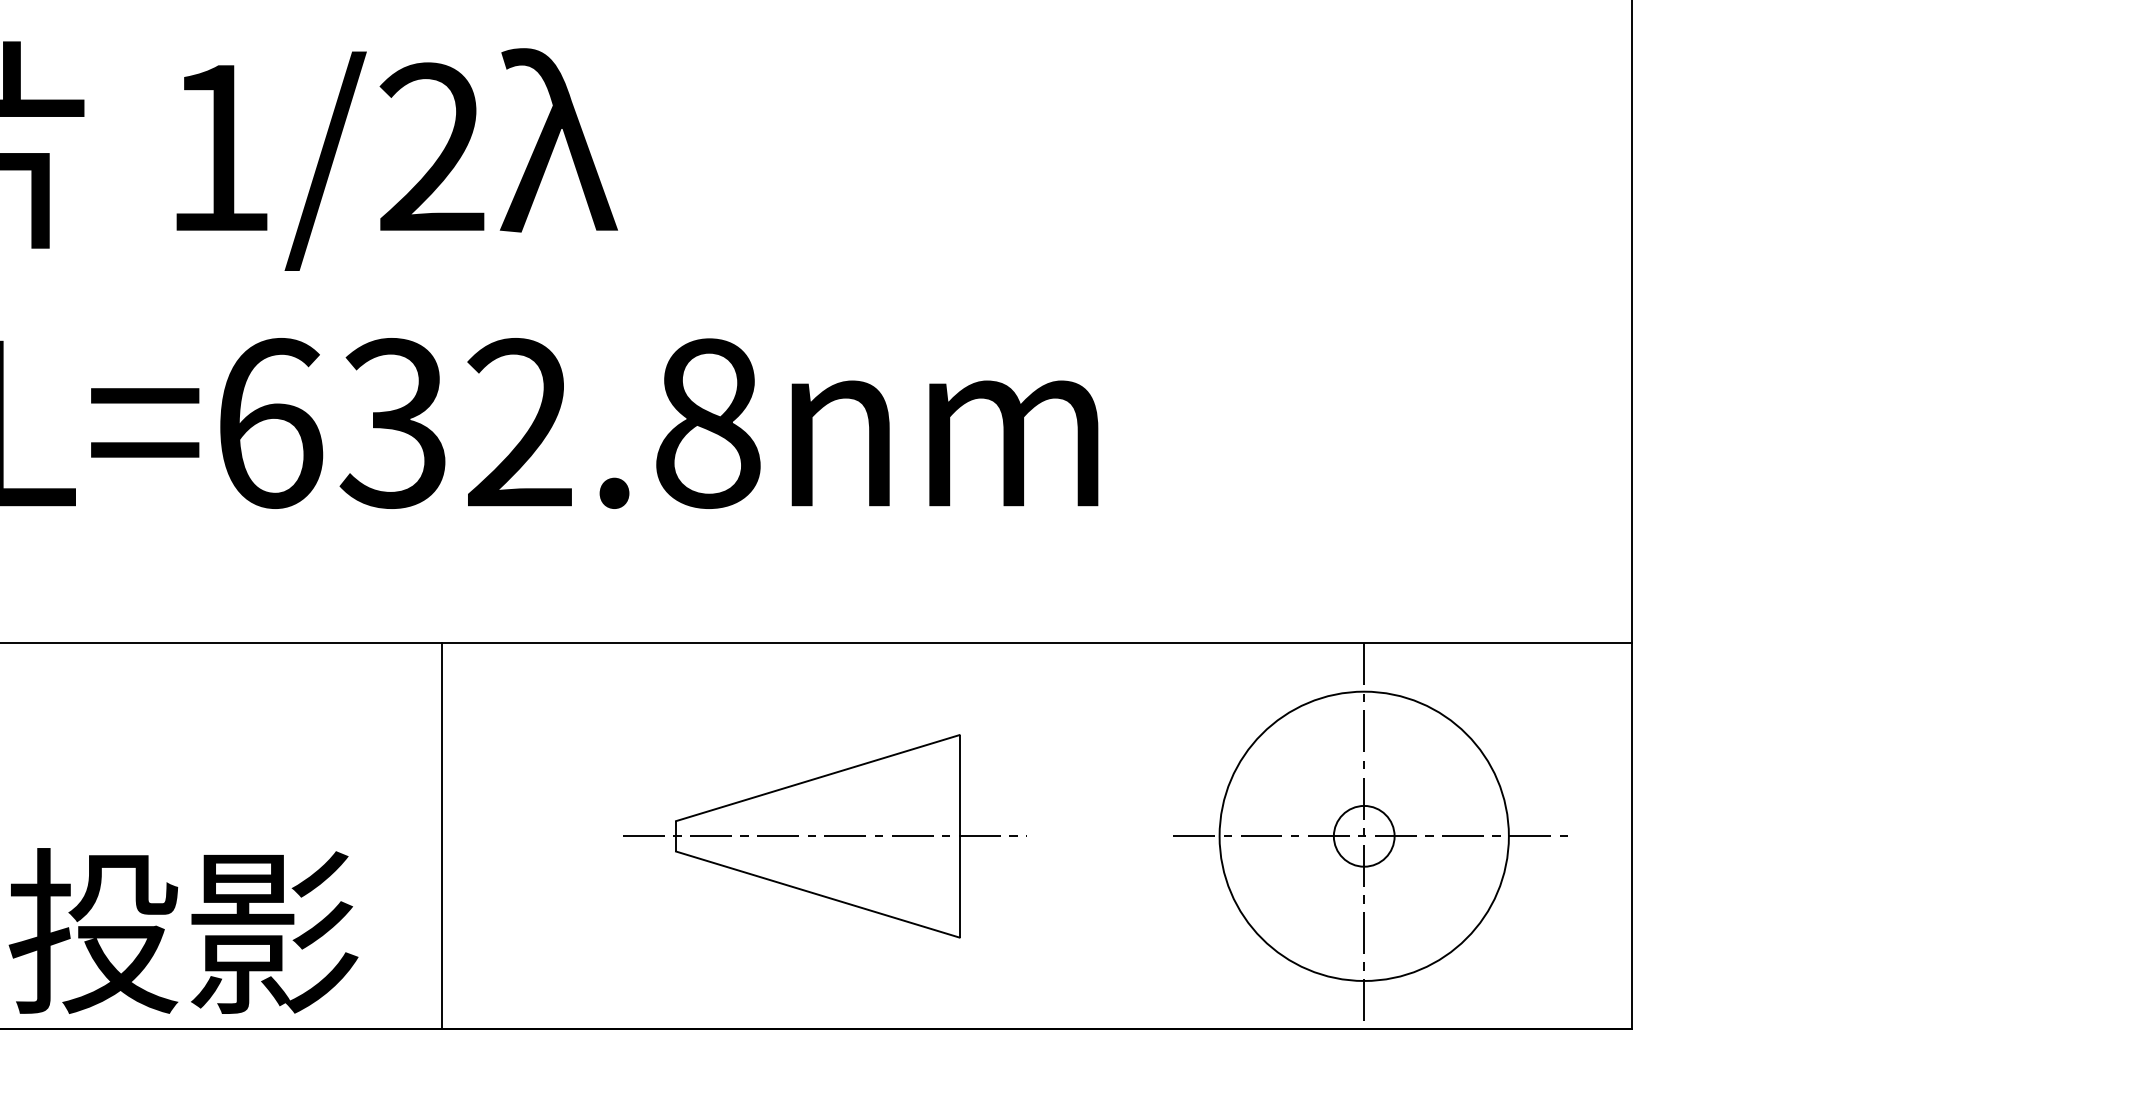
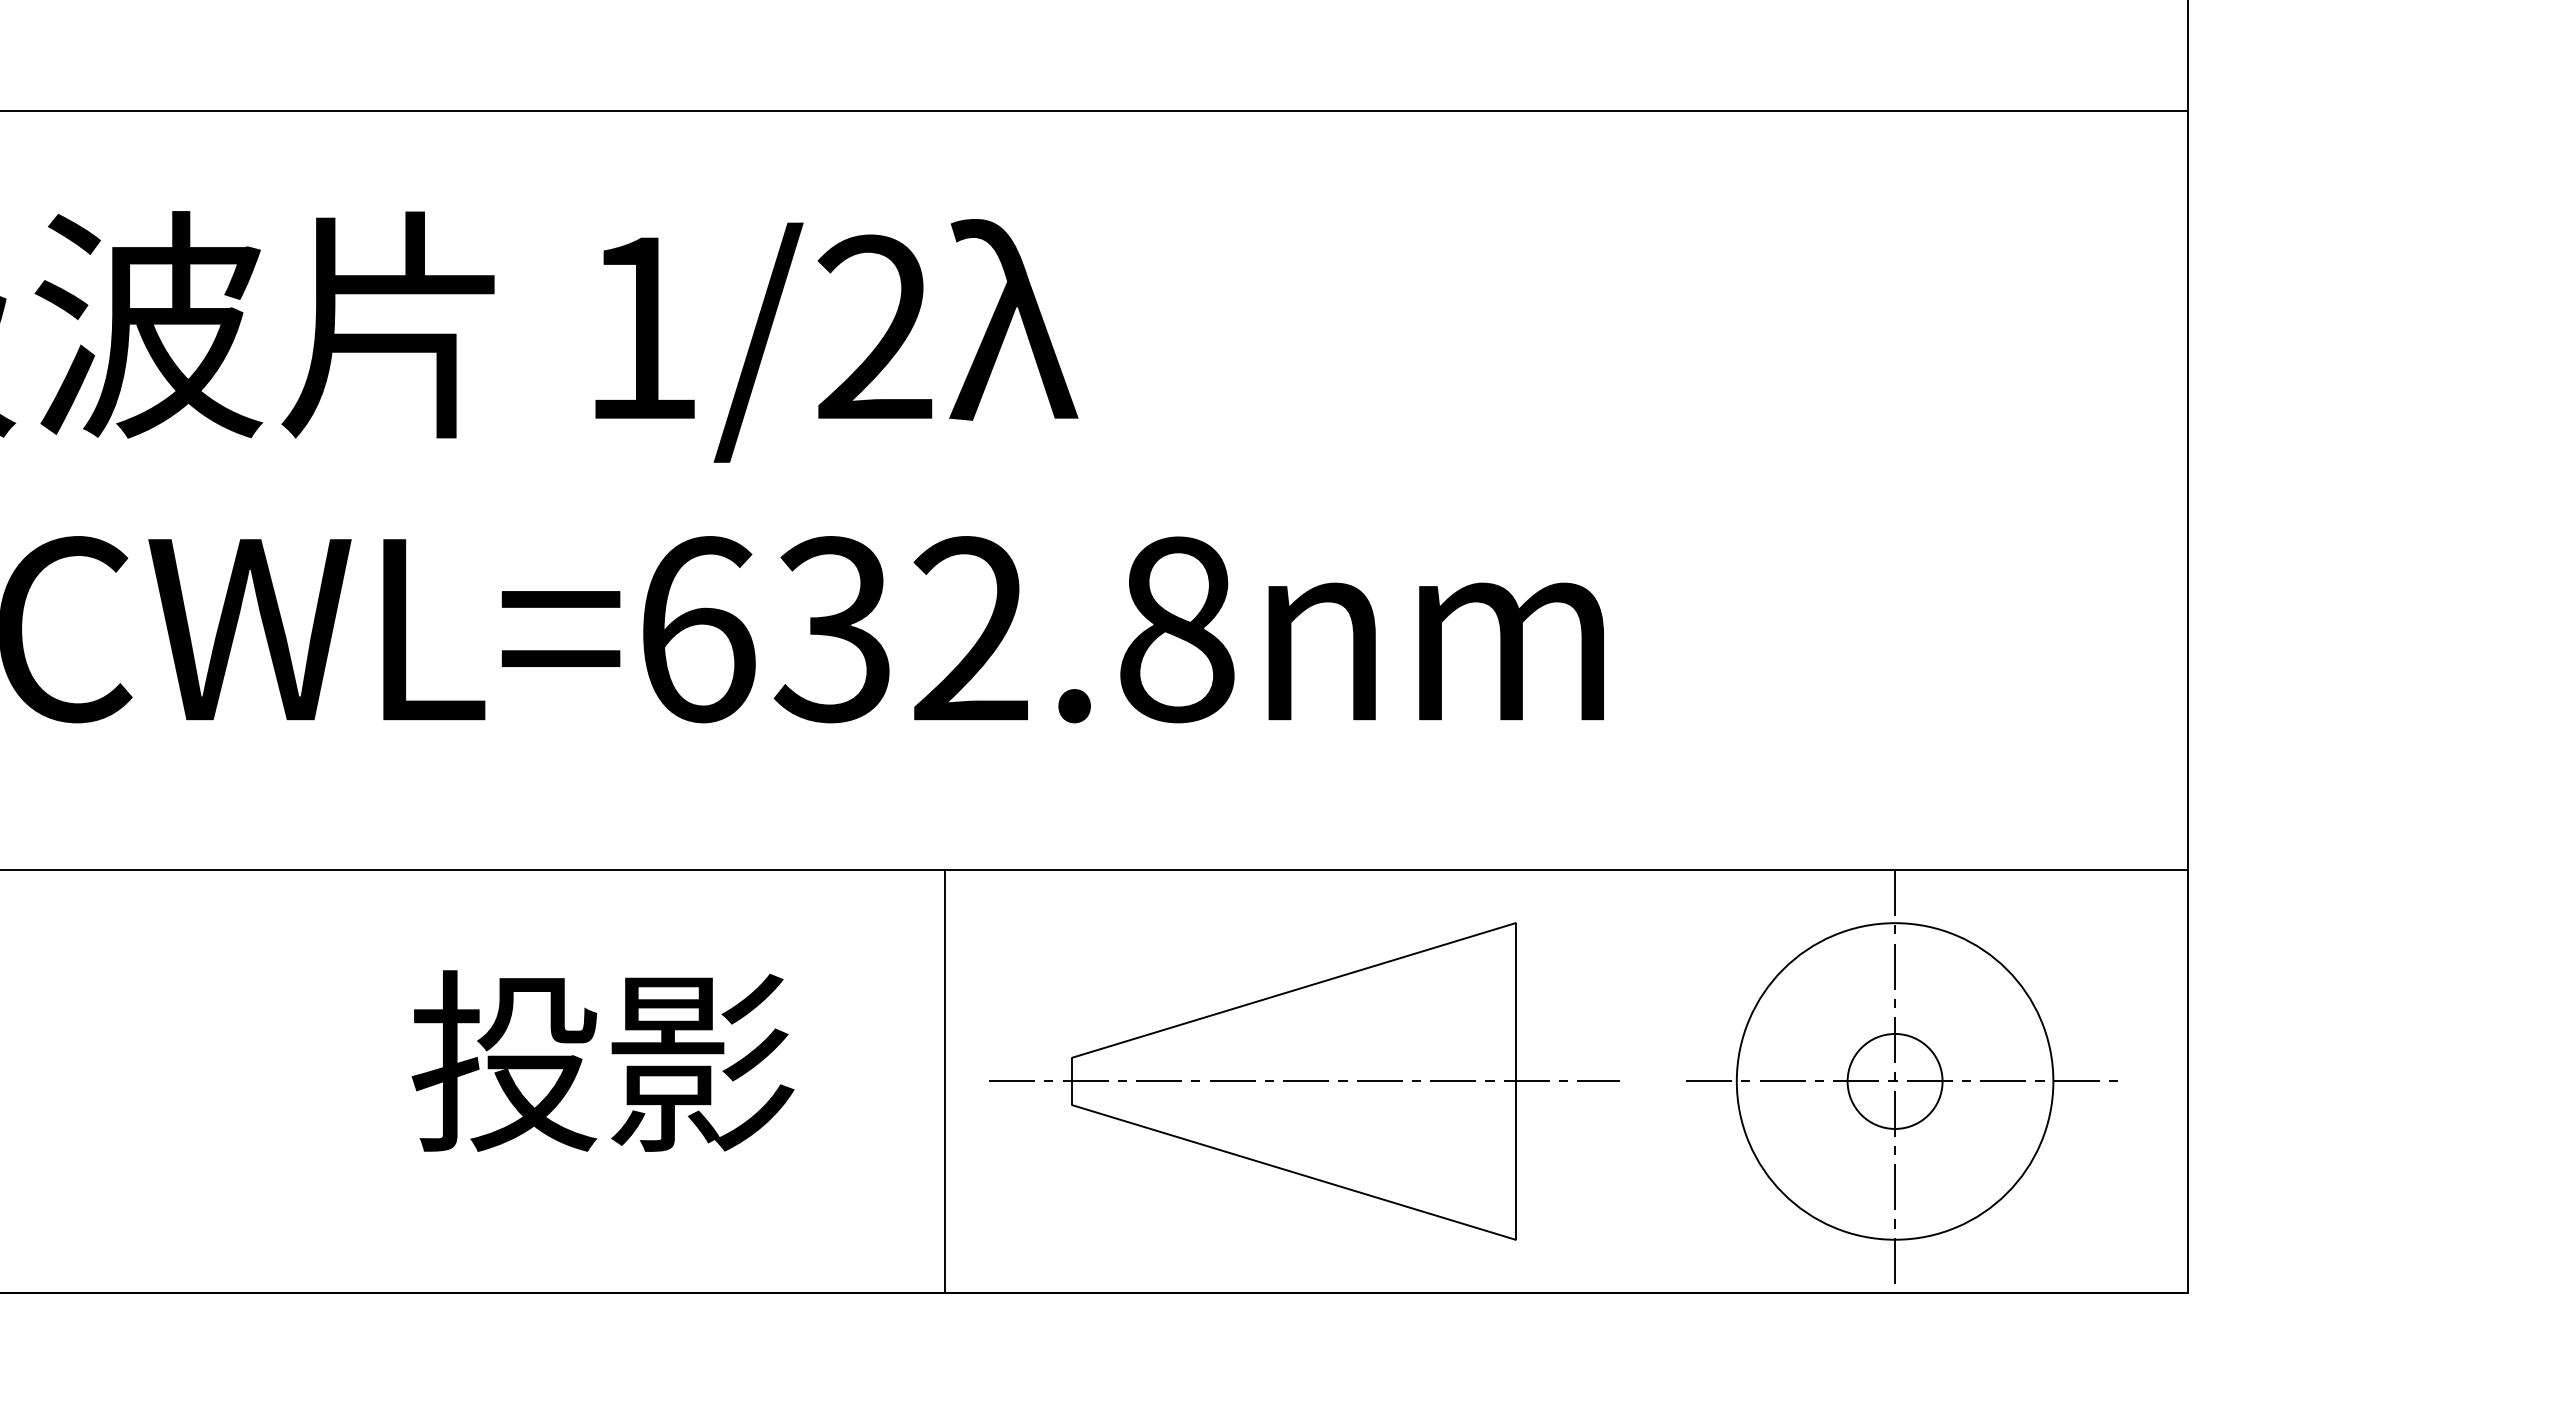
circle: (1363, 835) -> (1894, 1080), size x1.43
line: (441, 836) -> (944, 1081), moved
part: (824, 836) -> (1304, 1081), size x1.43
text: (183, 930) -> (602, 1060), moved

